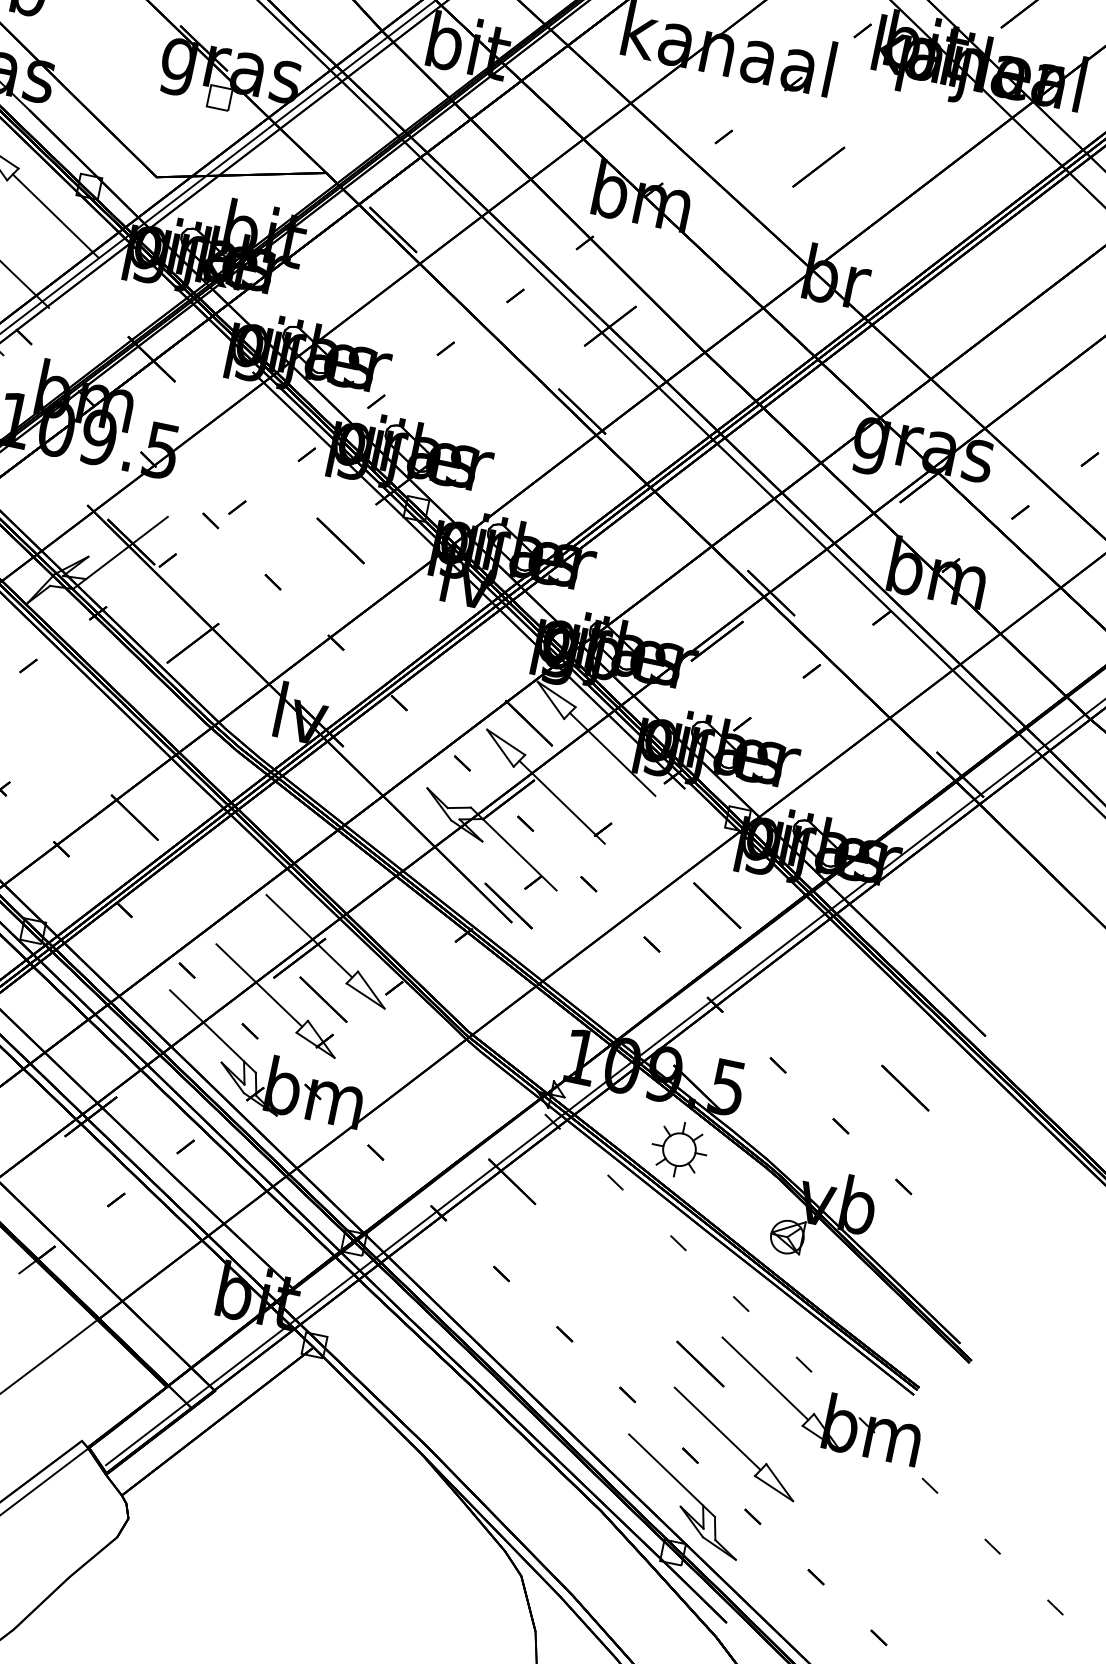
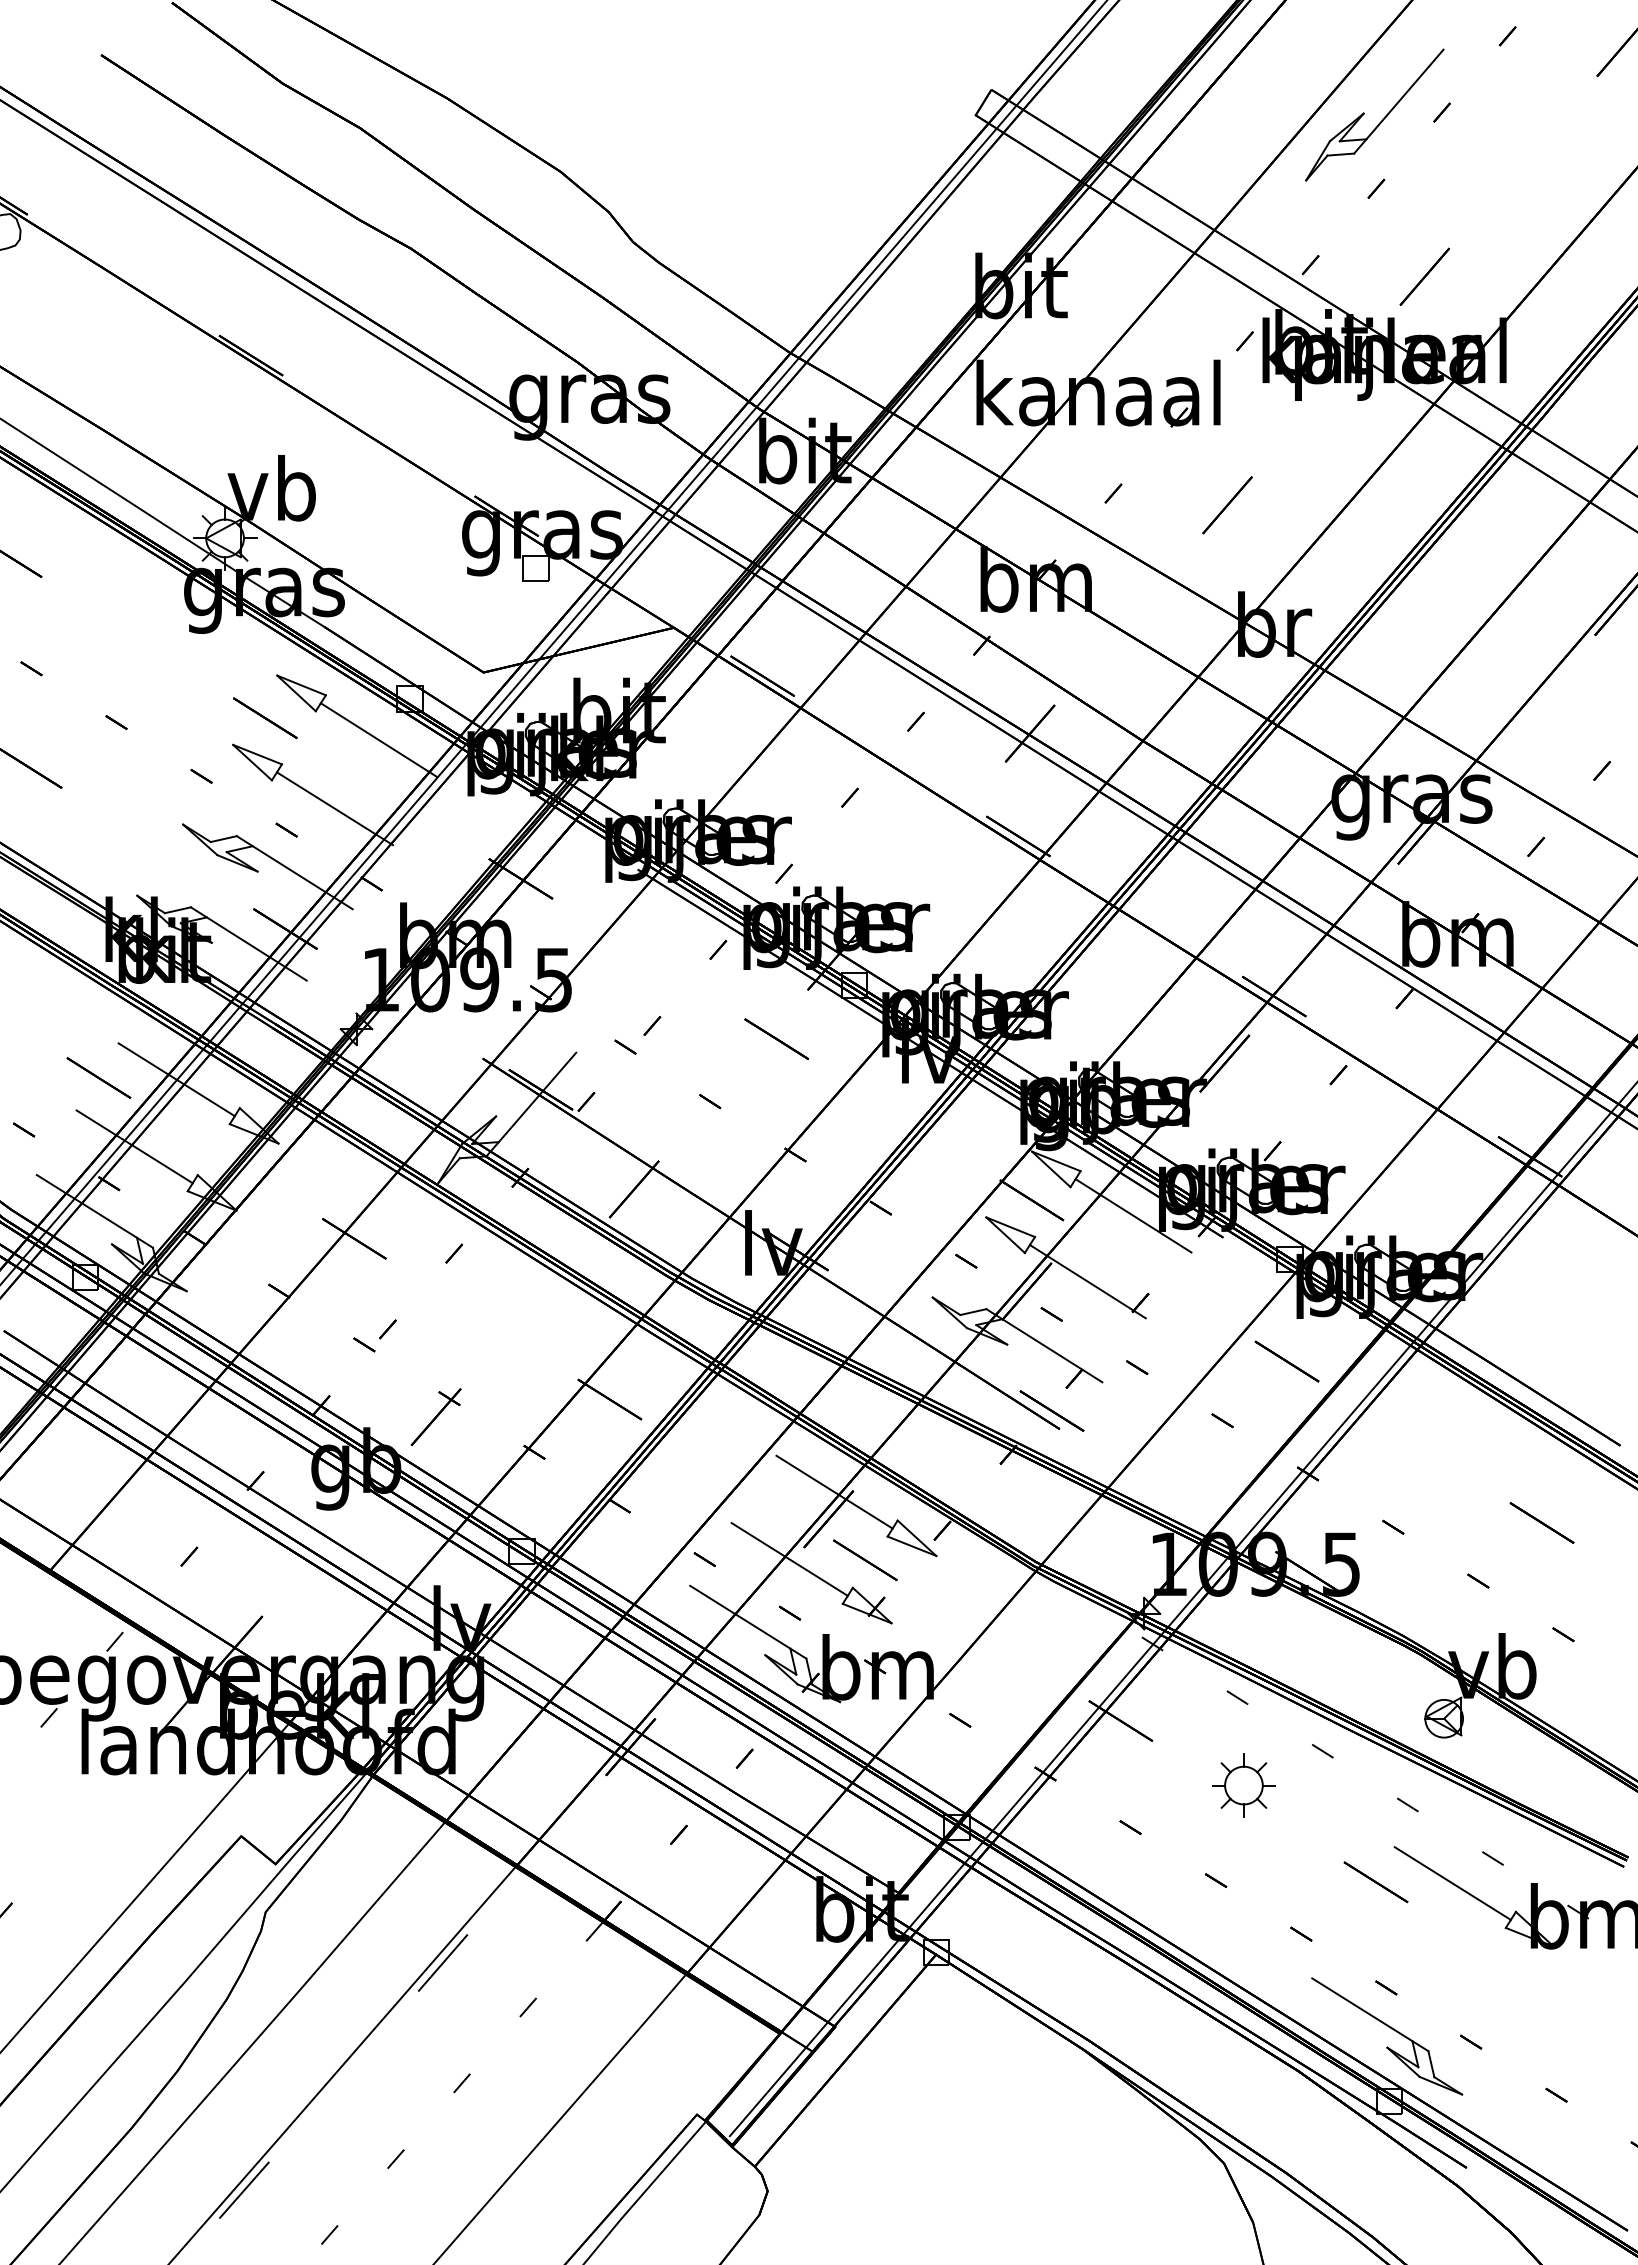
part: (679, 1149) -> (1243, 1785), moved
part: (733, 1443) -> (1432, 1964), removed

